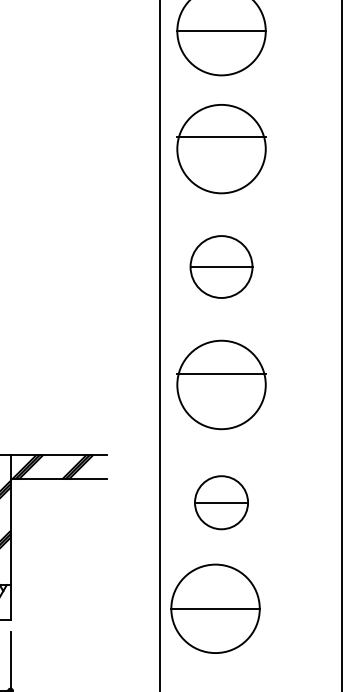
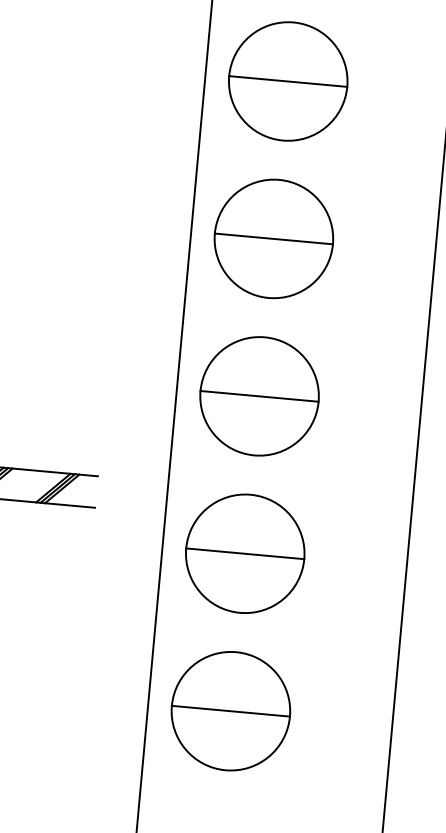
line: (221, 137) -> (288, 82), moved
part: (221, 266) -> (273, 238), size x1.43
line: (221, 373) -> (259, 395), moved
part: (221, 502) -> (245, 553), size x1.67
part: (215, 608) -> (230, 710), moved

